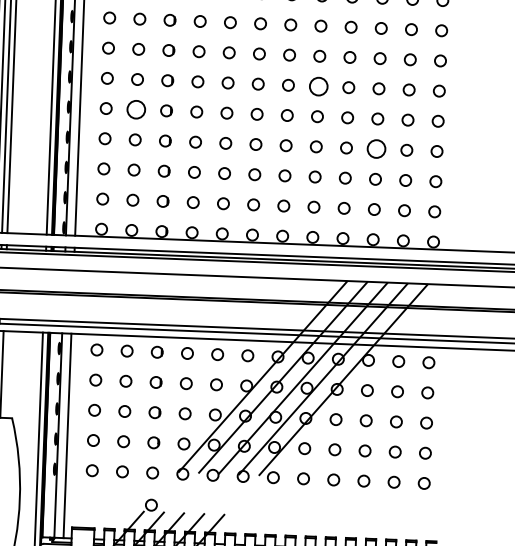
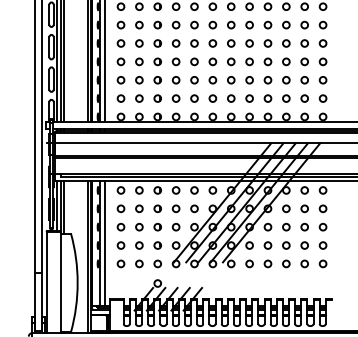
circle: (318, 85) -> (249, 24), size x0.62
circle: (136, 109) -> (139, 43), size x0.62
circle: (376, 148) -> (286, 61), size x0.62

